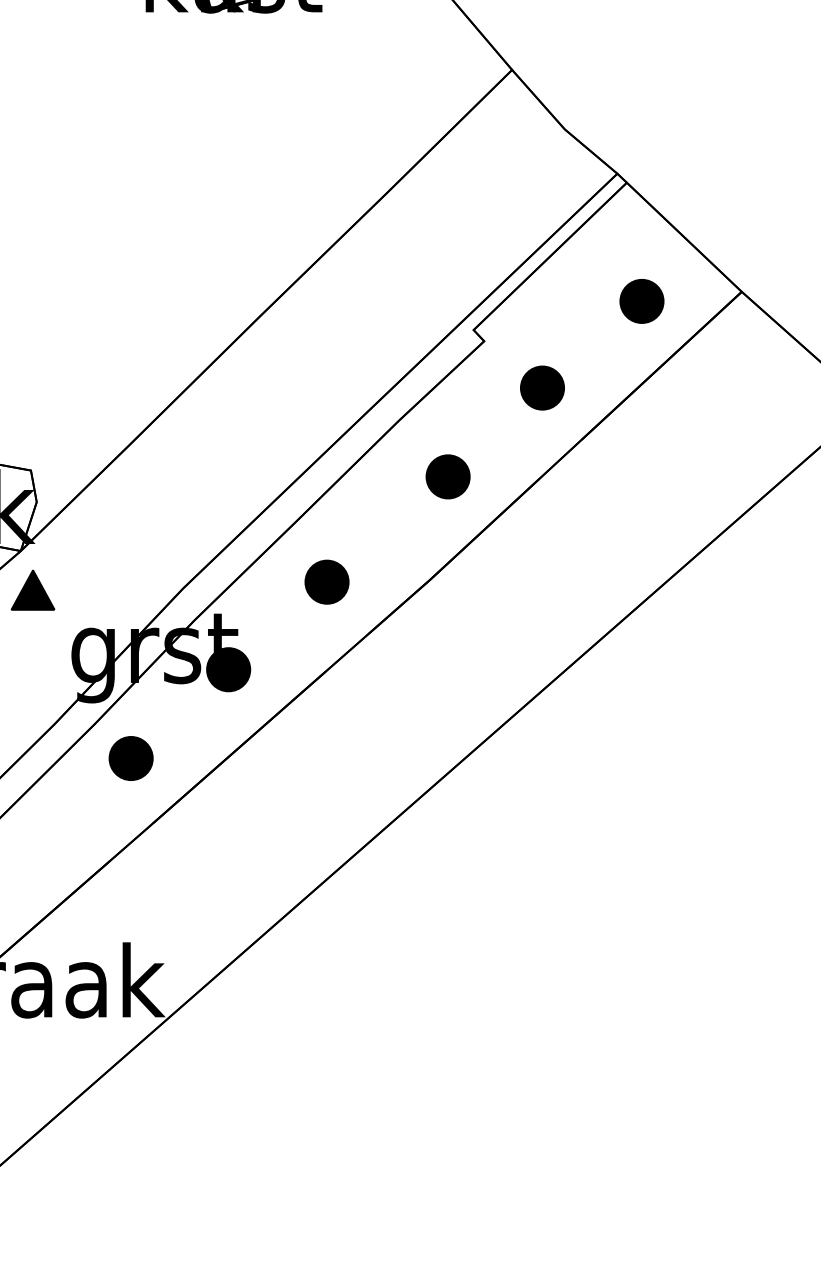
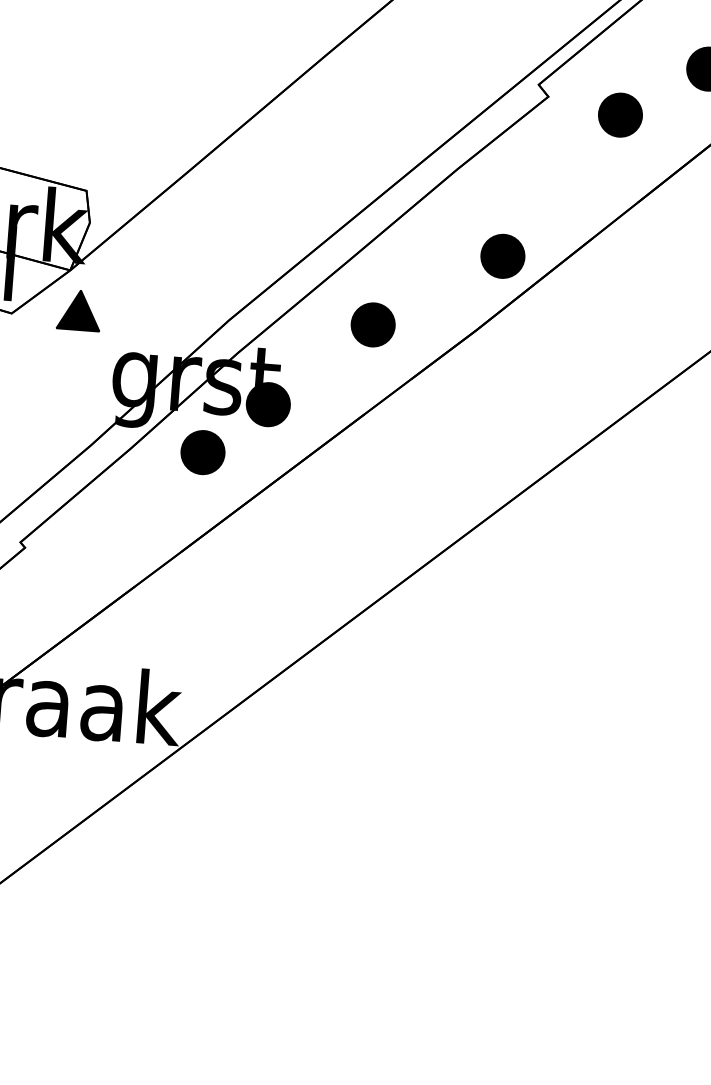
part: (542, 387) -> (620, 114), moved
part: (447, 476) -> (502, 255), moved
part: (130, 758) -> (202, 452), moved

